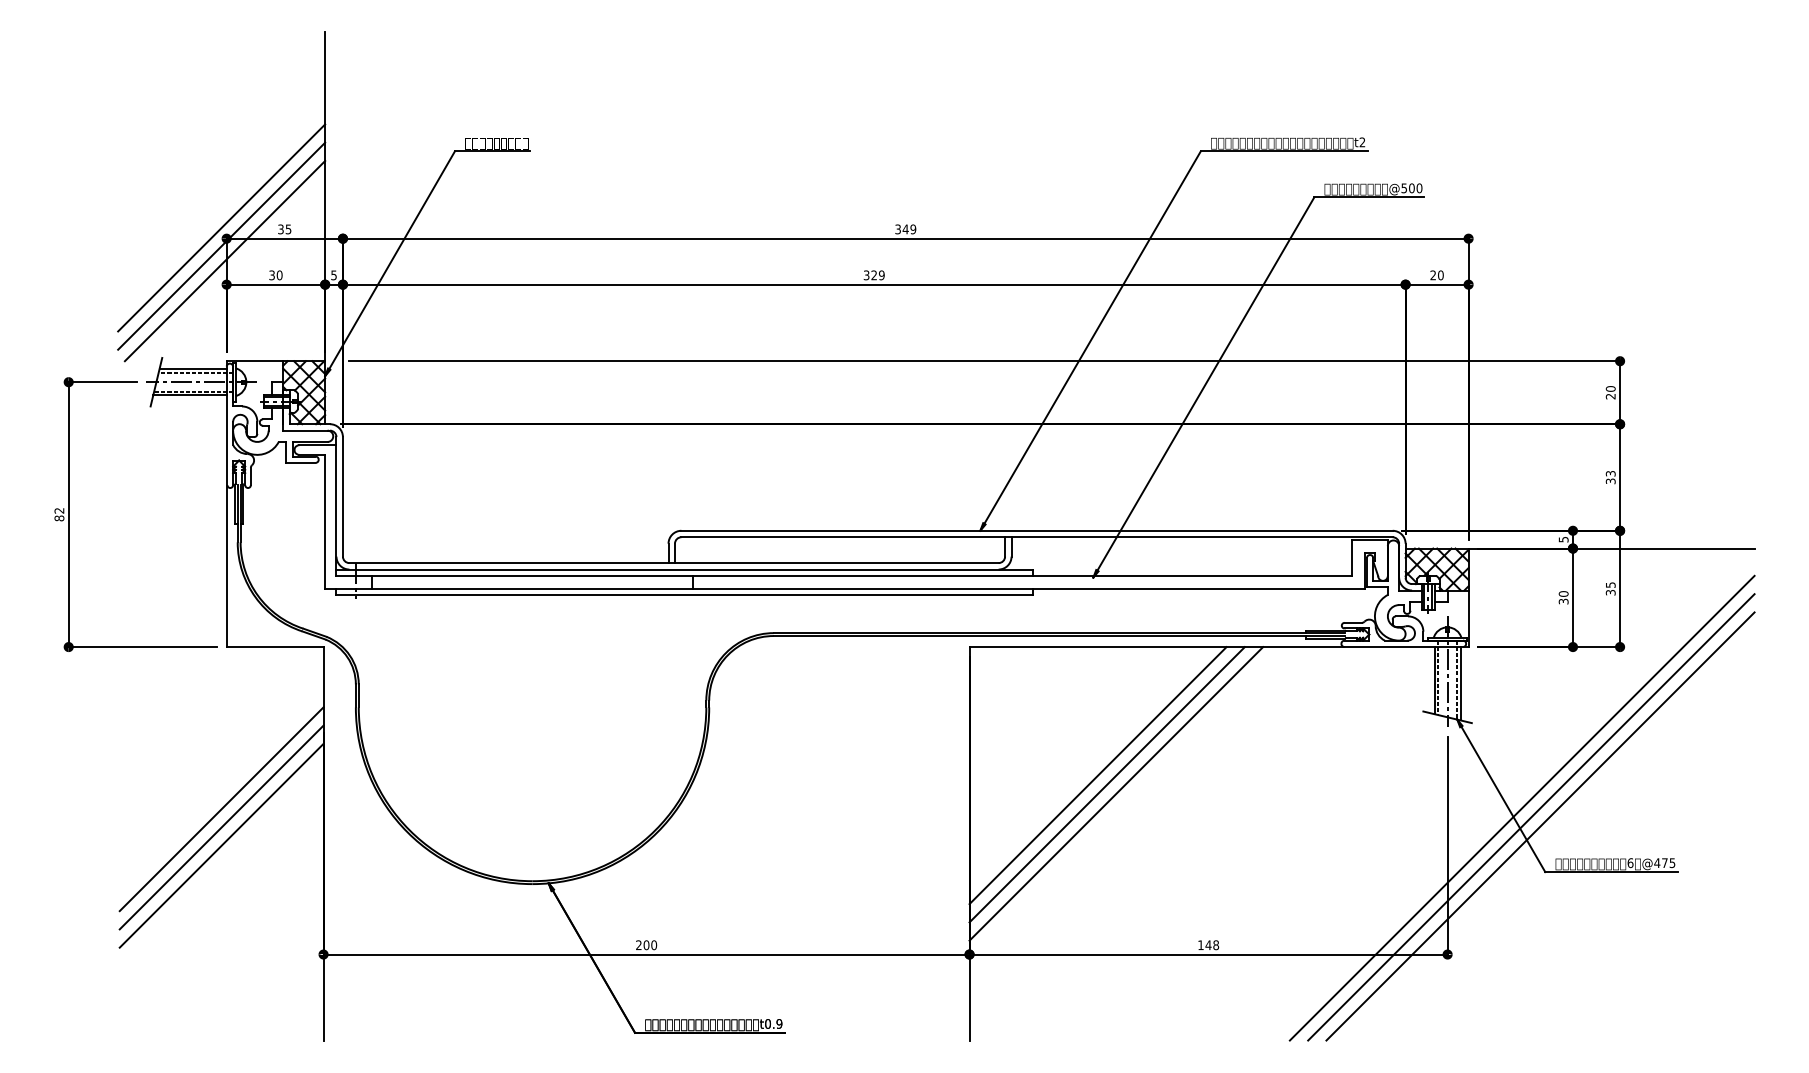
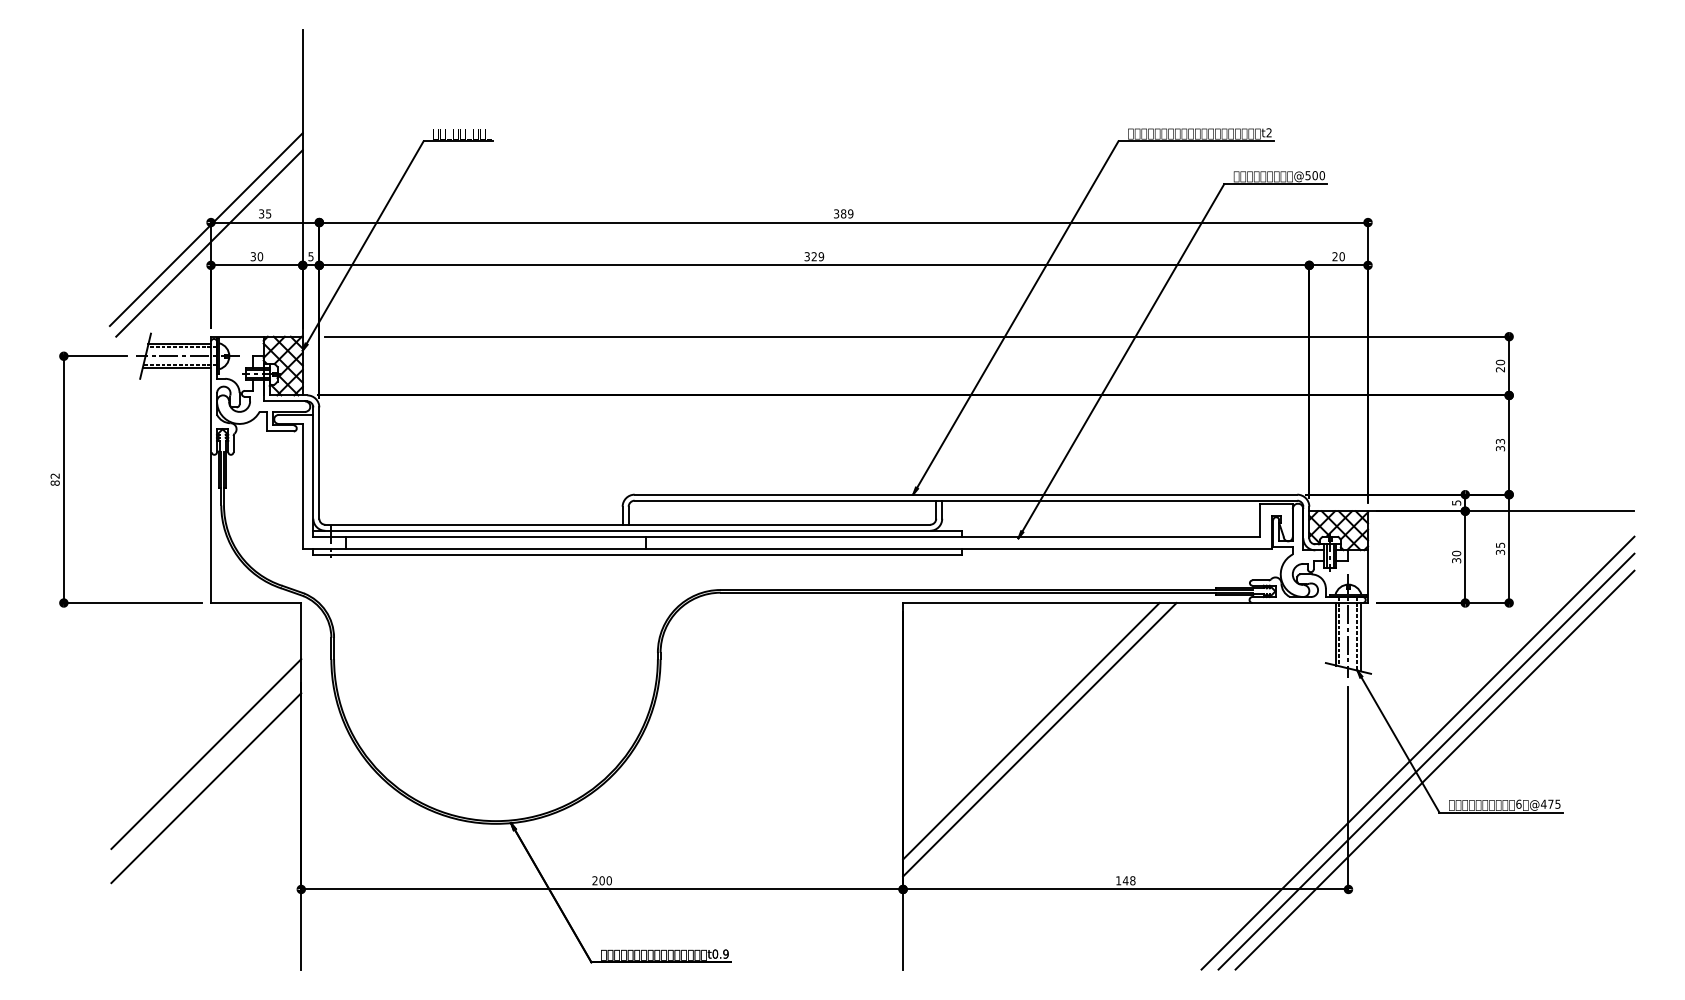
line: (220, 227) -> (205, 212), removed
text: (905, 228) -> (843, 213), 349 -> 389
line: (1097, 775) -> (1022, 722), removed
line: (221, 827) -> (206, 771), removed

